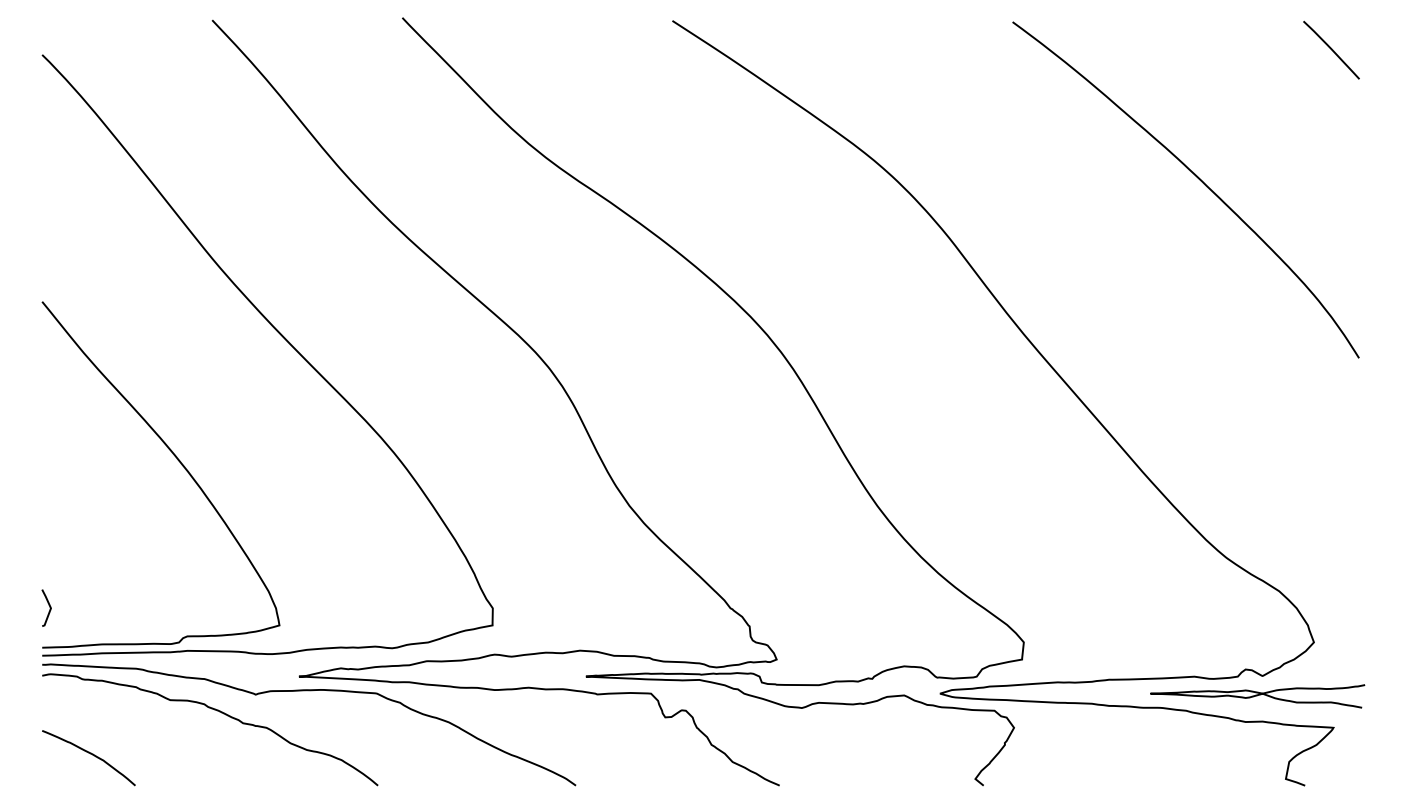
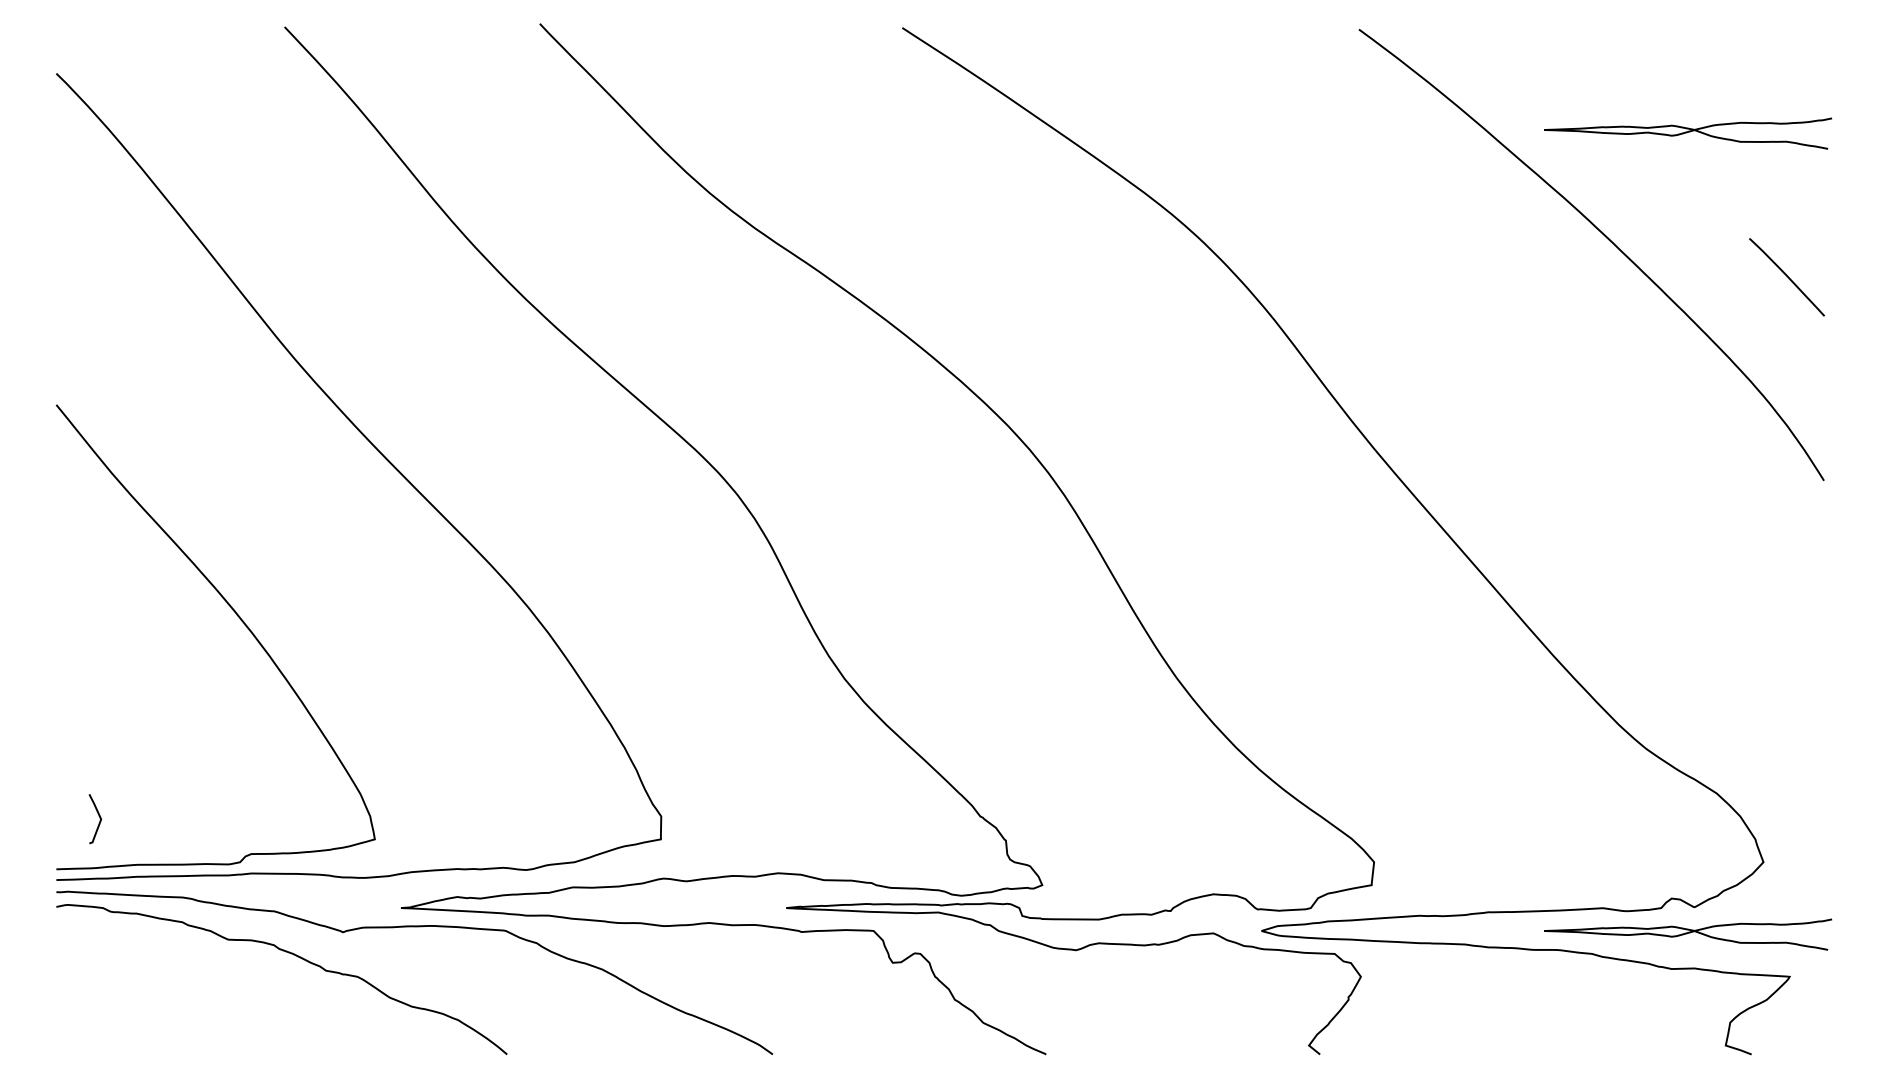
line: (1331, 49) -> (1786, 276), moved
curve: (1258, 98) -> (1688, 132), added
curve: (49, 607) -> (99, 818), moved
curve: (90, 754) -> (121, 1012), removed

